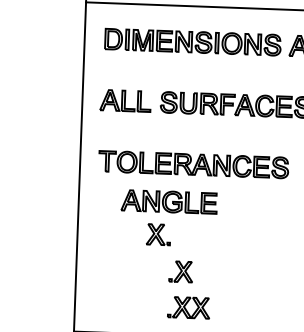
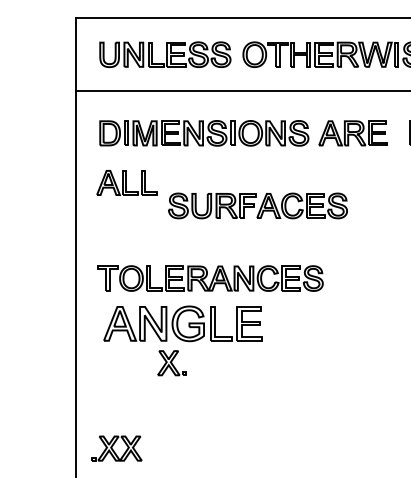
part: (125, 100) -> (126, 182), moved
part: (168, 201) -> (182, 323), size x1.4
part: (180, 272) -> (199, 406), removed
part: (188, 307) -> (116, 448), moved

